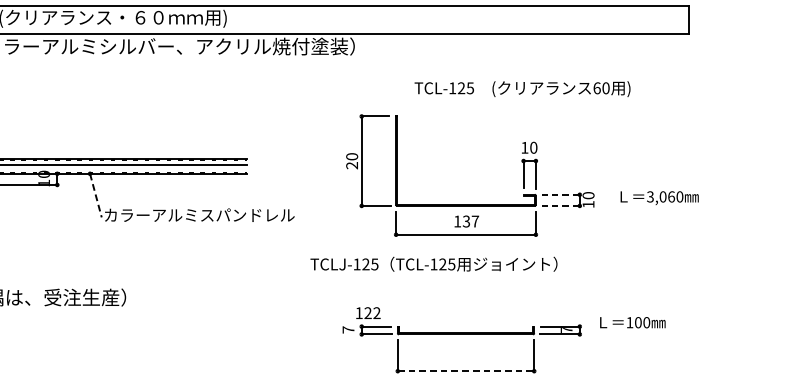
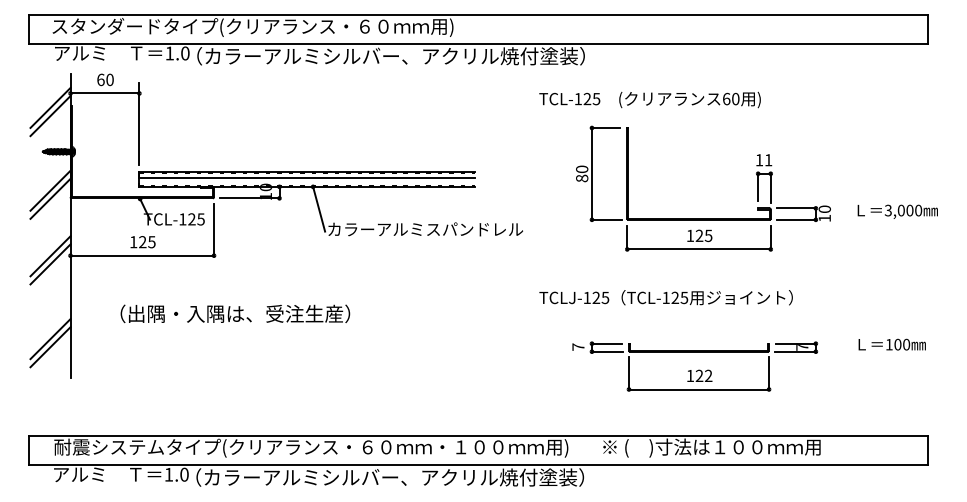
text: (522, 88) -> (649, 99), moved
text: (533, 148) -> (768, 160), 10 -> 11
text: (352, 165) -> (582, 178), 20 -> 80
line: (560, 194) -> (796, 208), dashed -> solid
line: (96, 195) -> (319, 209), dashed -> solid
text: (671, 196) -> (909, 210), 3,060 -> 3,000
line: (560, 205) -> (796, 219), dashed -> solid
text: (470, 221) -> (703, 235), 137 -> 125
text: (433, 264) -> (665, 297), moved
text: (368, 312) -> (699, 375), moved
text: (632, 322) -> (891, 344), moved
line: (466, 371) -> (699, 389), dashed -> solid

